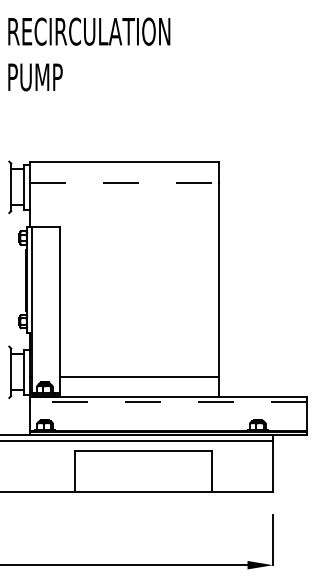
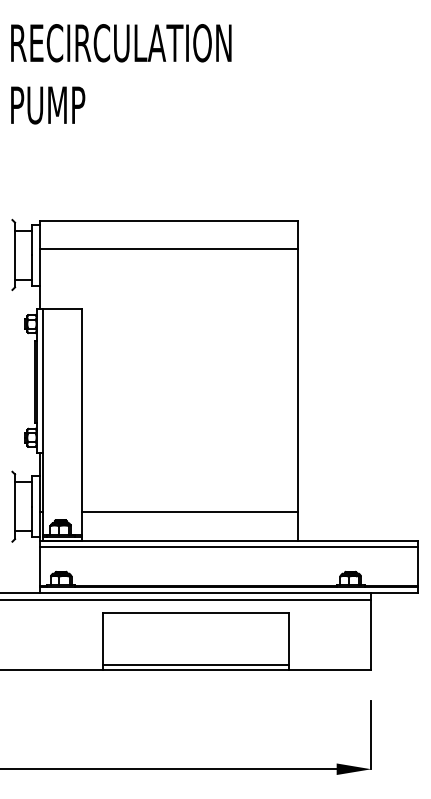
line: (124, 183) -> (169, 249), dashed -> solid
line: (168, 402) -> (229, 547), dashed -> solid
line: (143, 488) -> (195, 665), added

